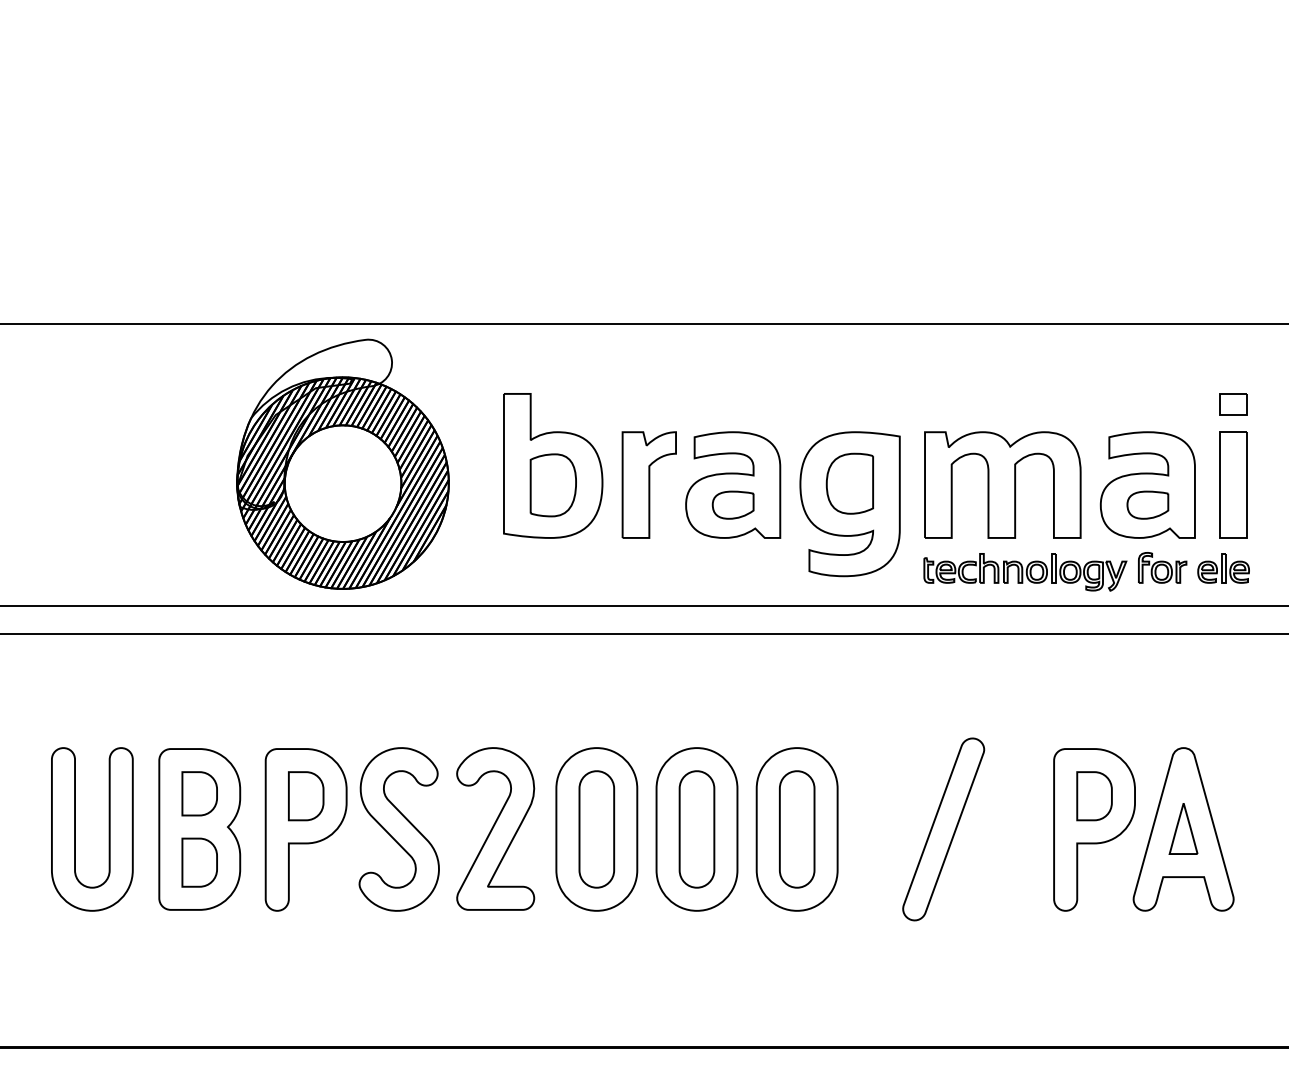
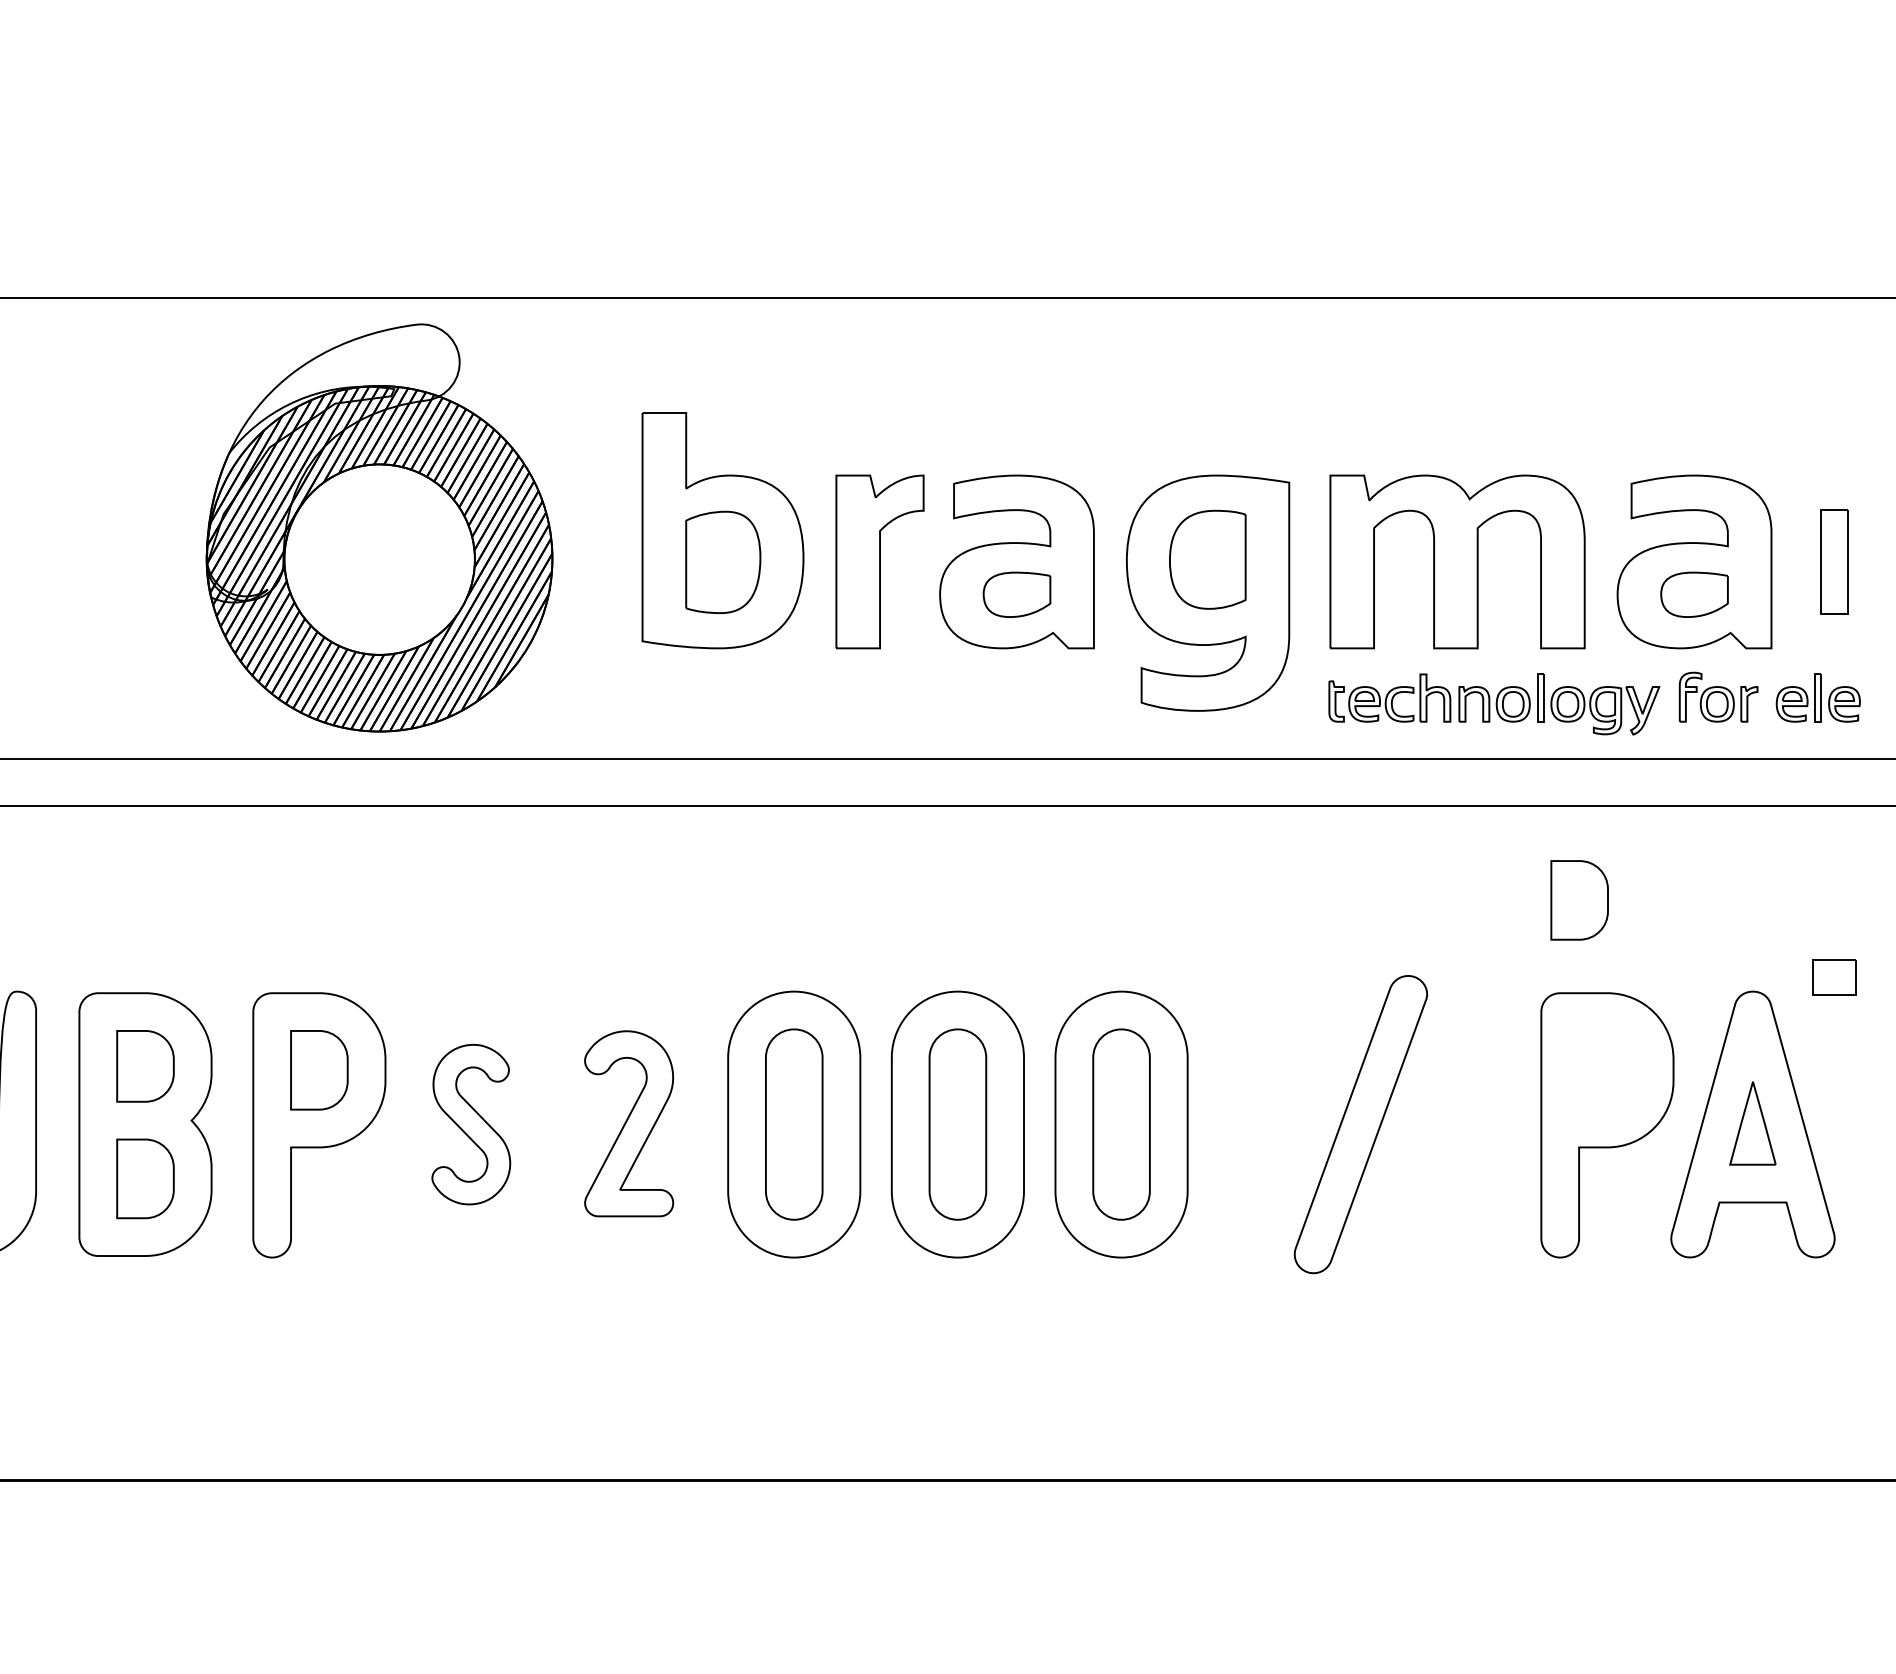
part: (1233, 404) -> (1834, 977), moved
part: (1233, 484) -> (1834, 561), size x0.6
part: (1094, 796) -> (1579, 900), moved
part: (495, 828) -> (628, 1123), size x0.7
part: (398, 829) -> (470, 1124), size x0.6

